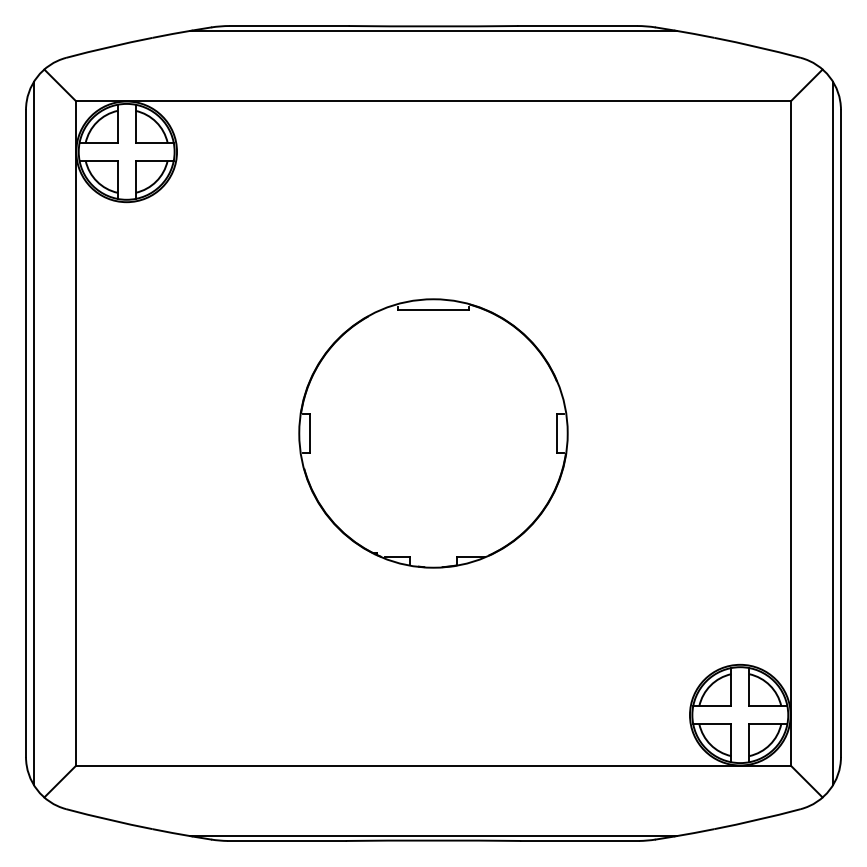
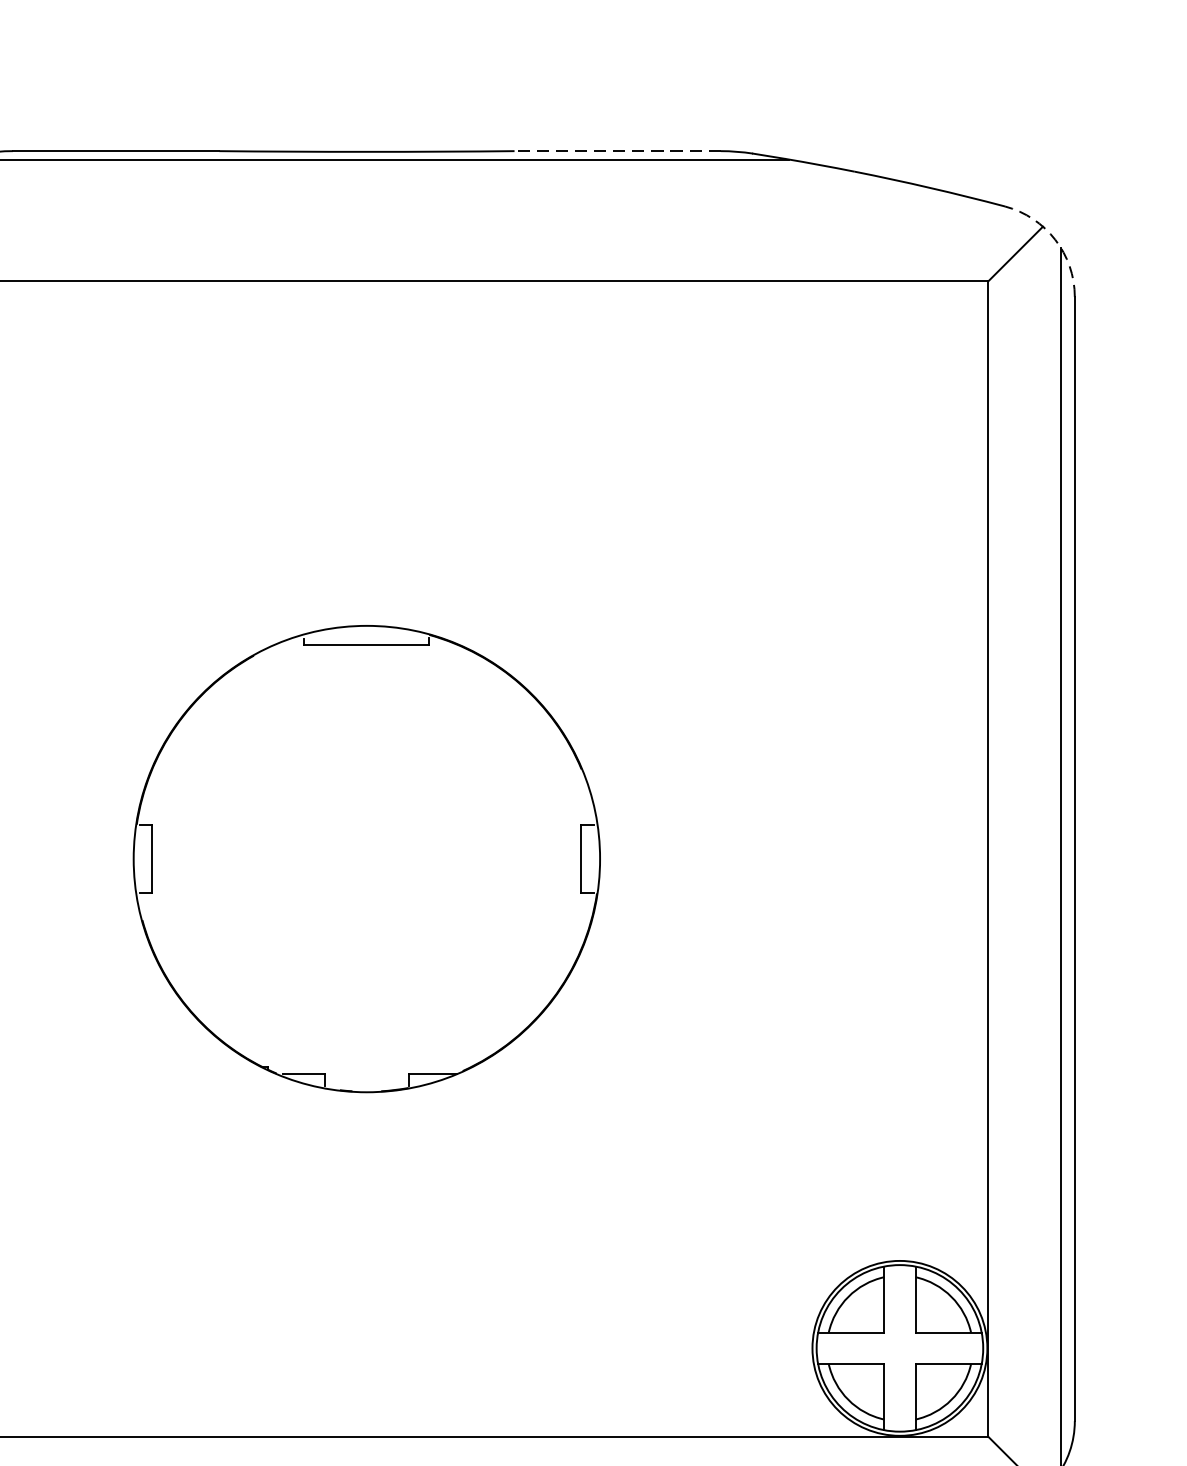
line: (577, 26) -> (617, 151), solid -> dashed
arc: (829, 77) -> (1054, 240), solid -> dashed

